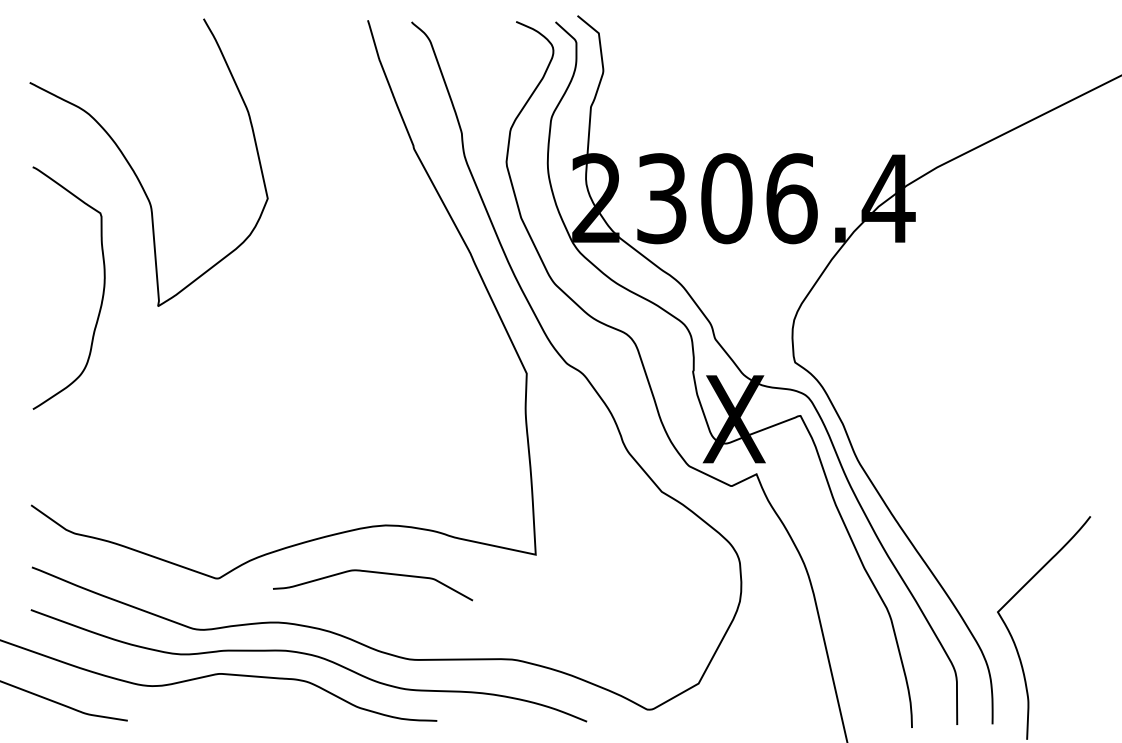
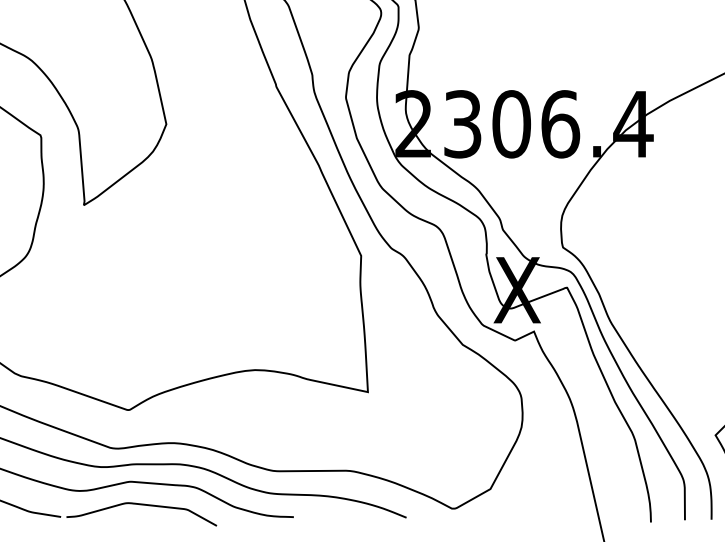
curve: (374, 573) -> (142, 505), moved

